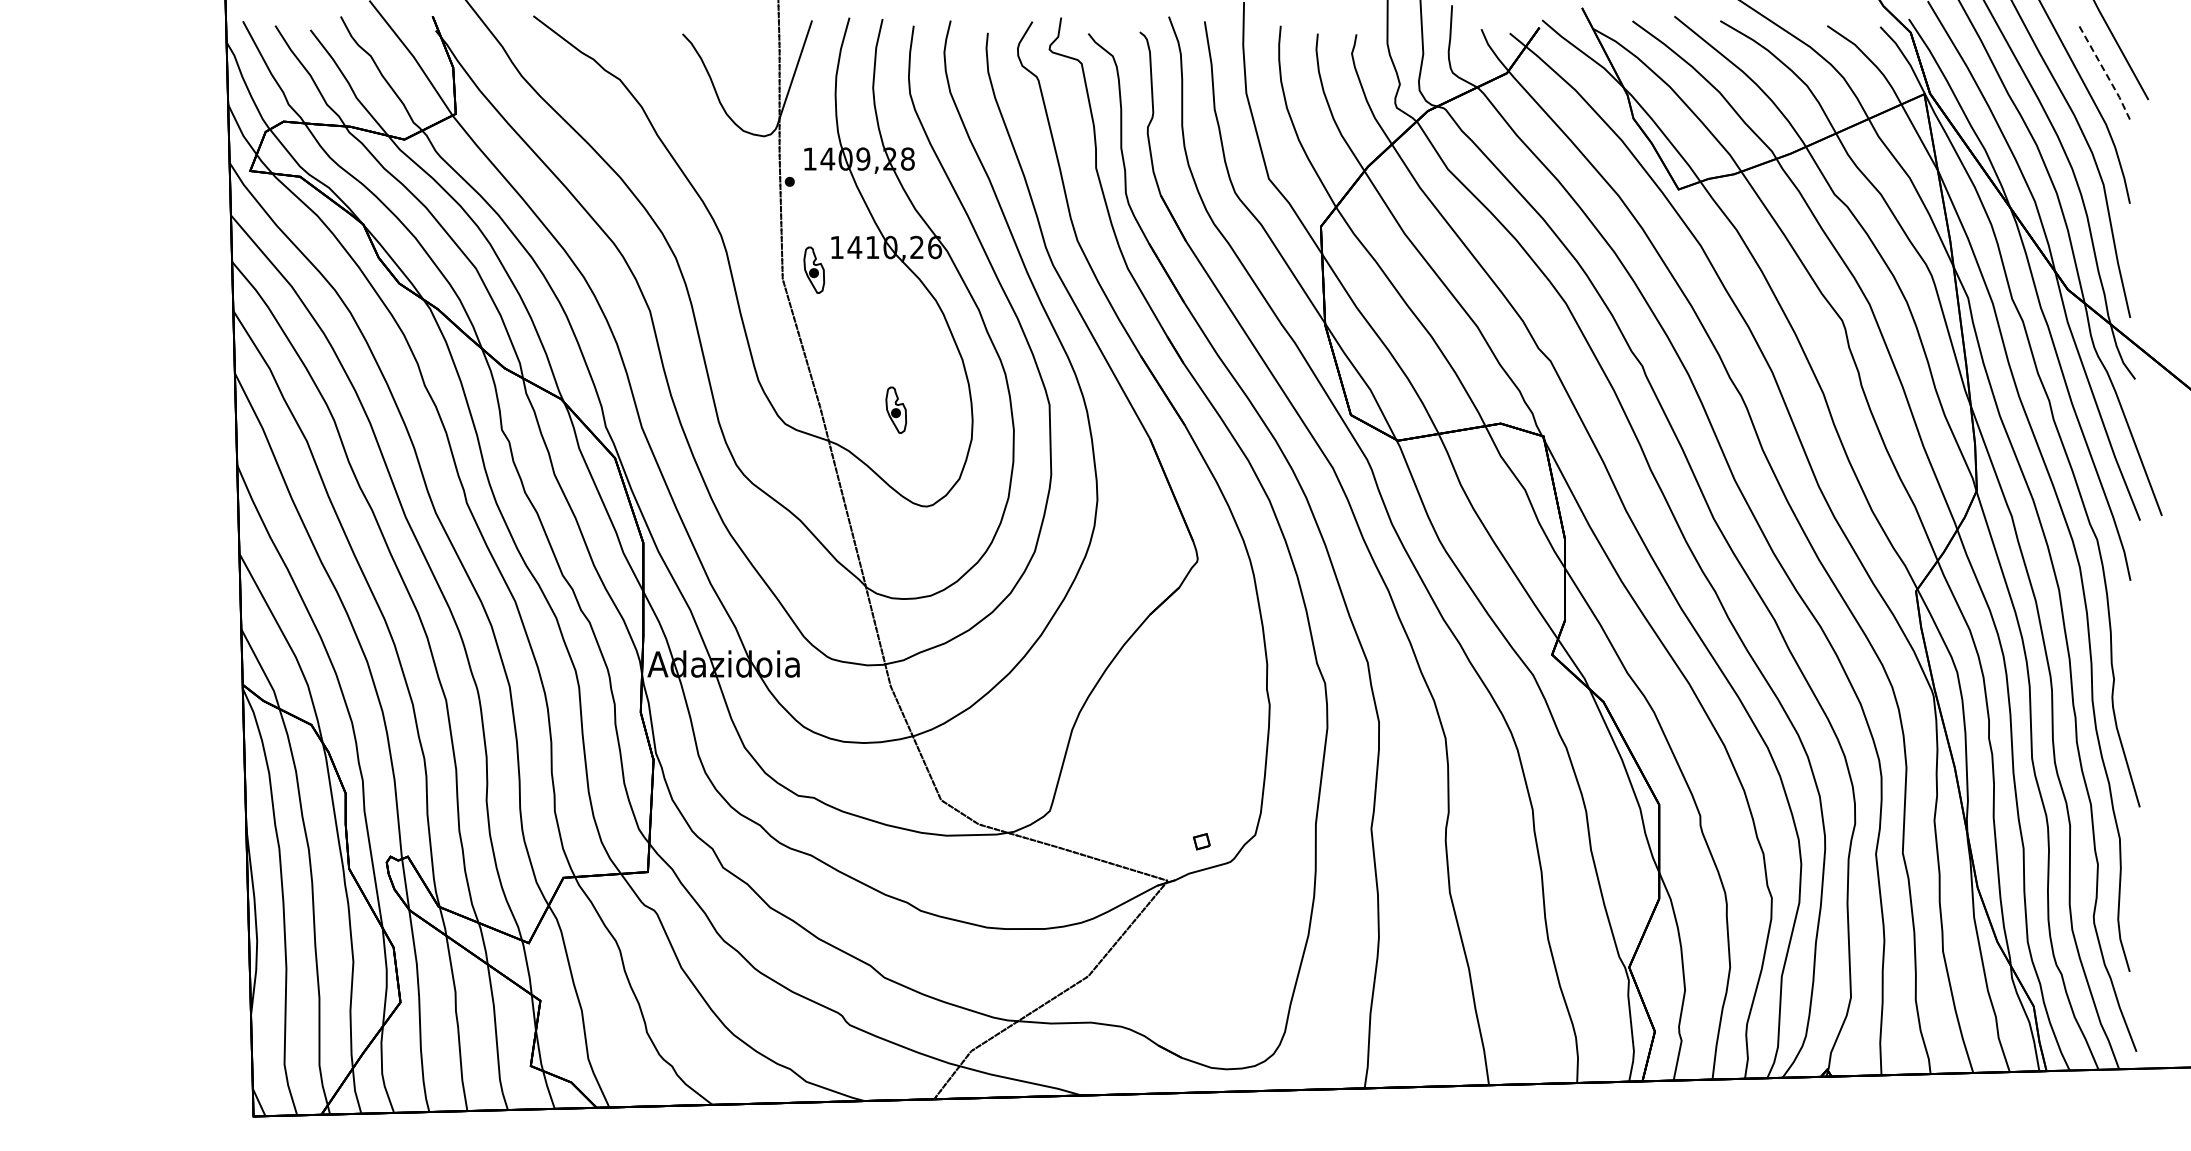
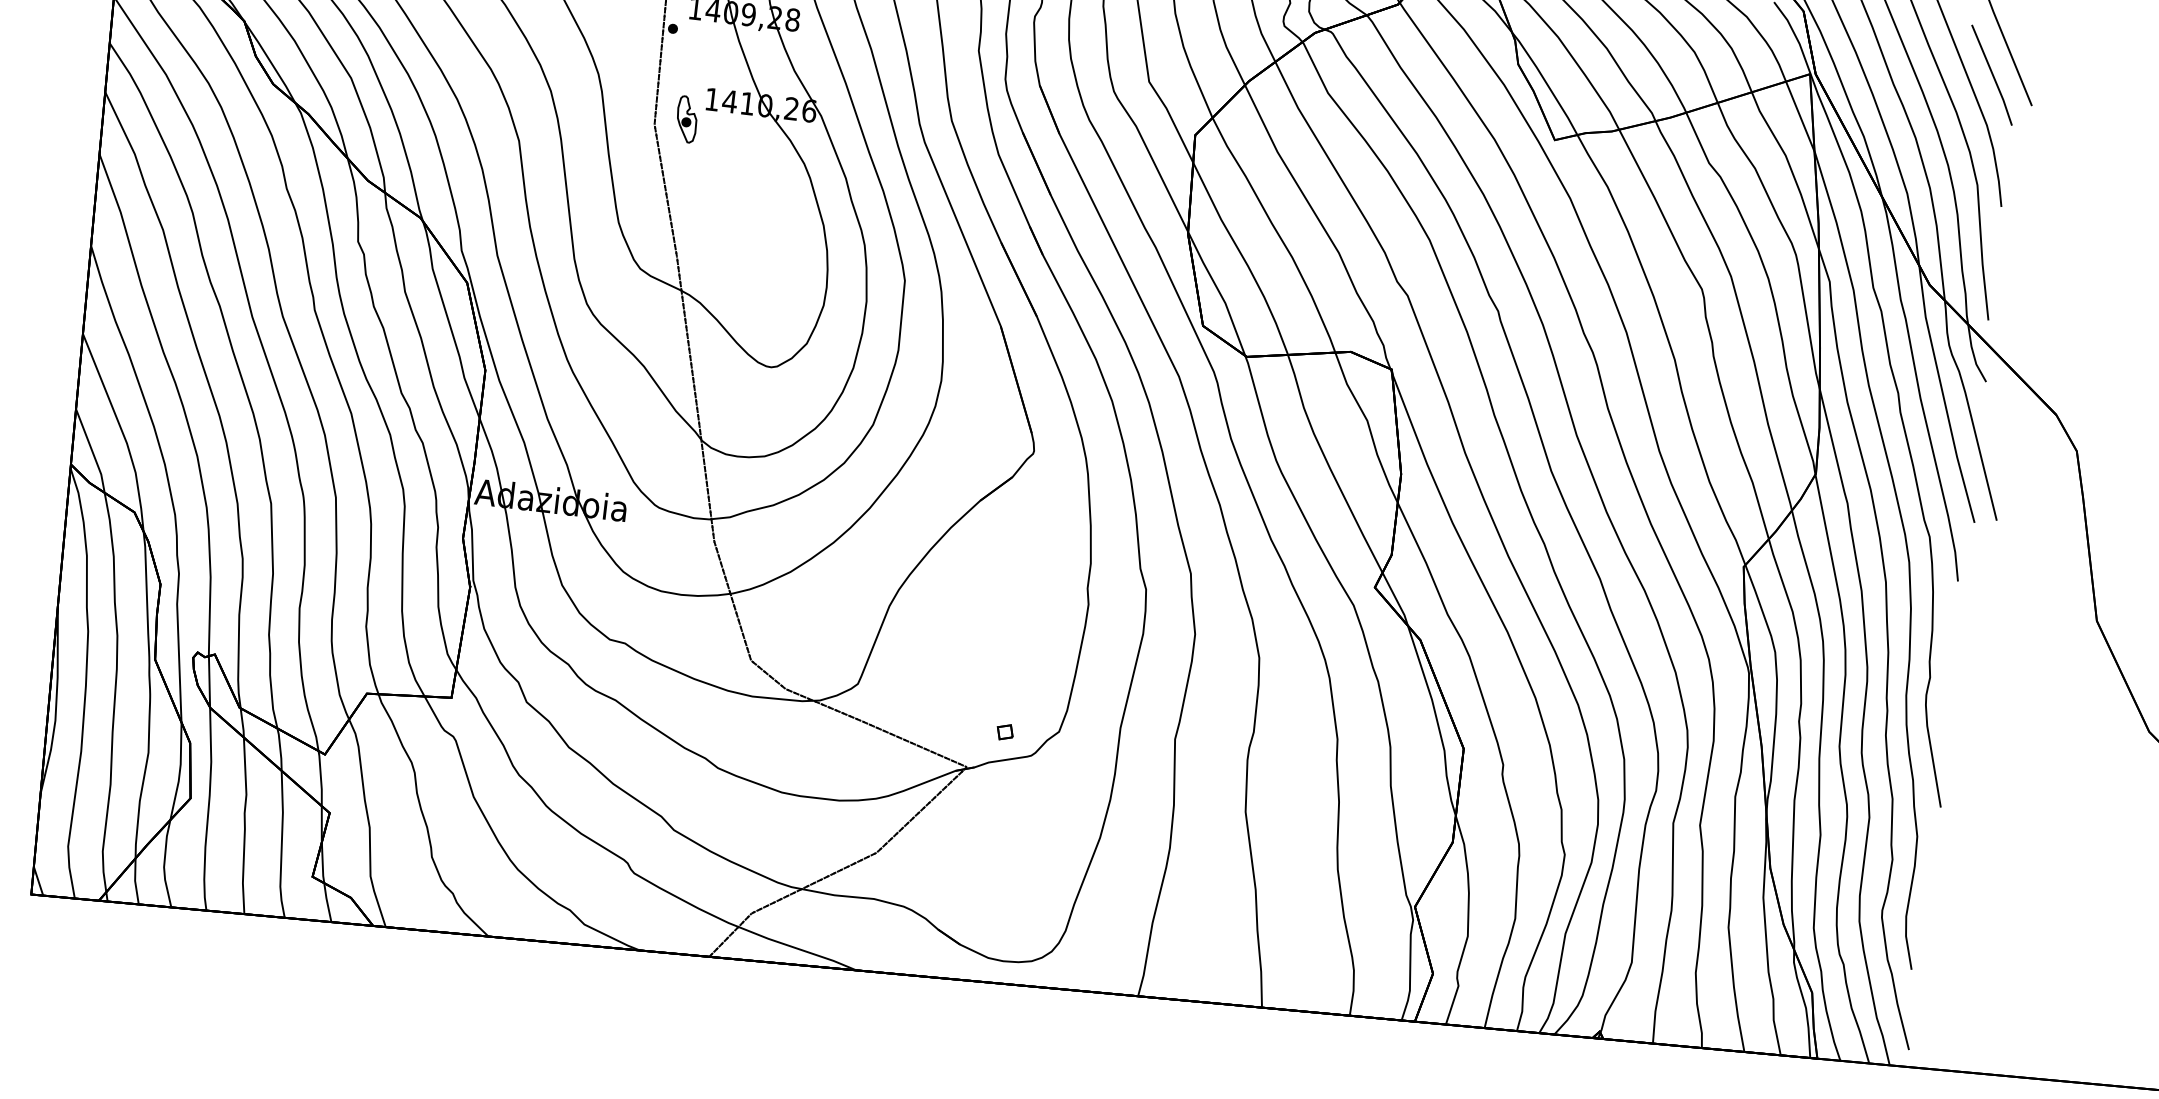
line: (2106, 74) -> (1993, 75), dashed -> solid
part: (896, 409) -> (752, 267), removed

